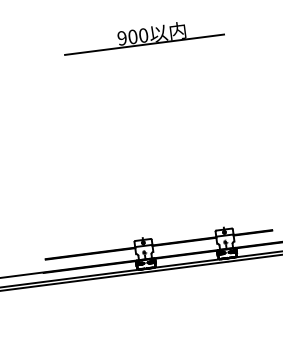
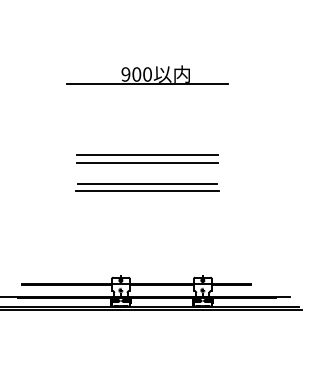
part: (154, 118) -> (147, 158), added
line: (156, 143) -> (146, 183), added
line: (157, 150) -> (146, 190), added

